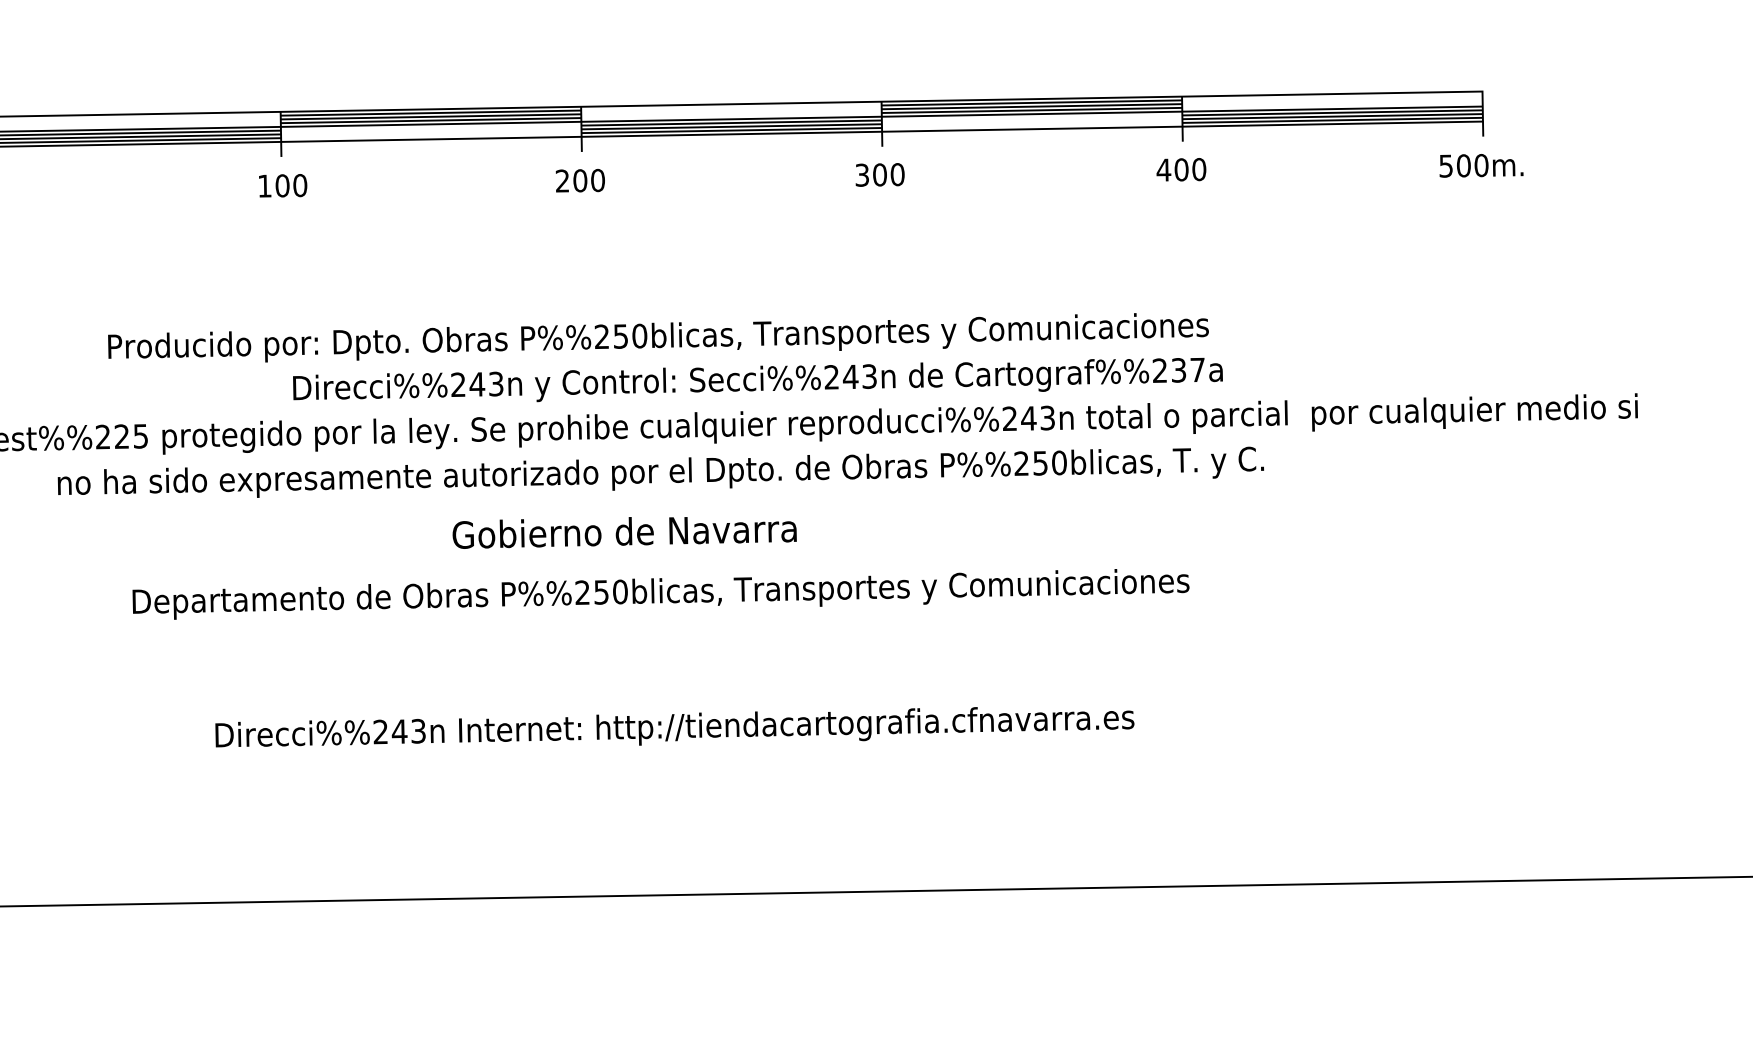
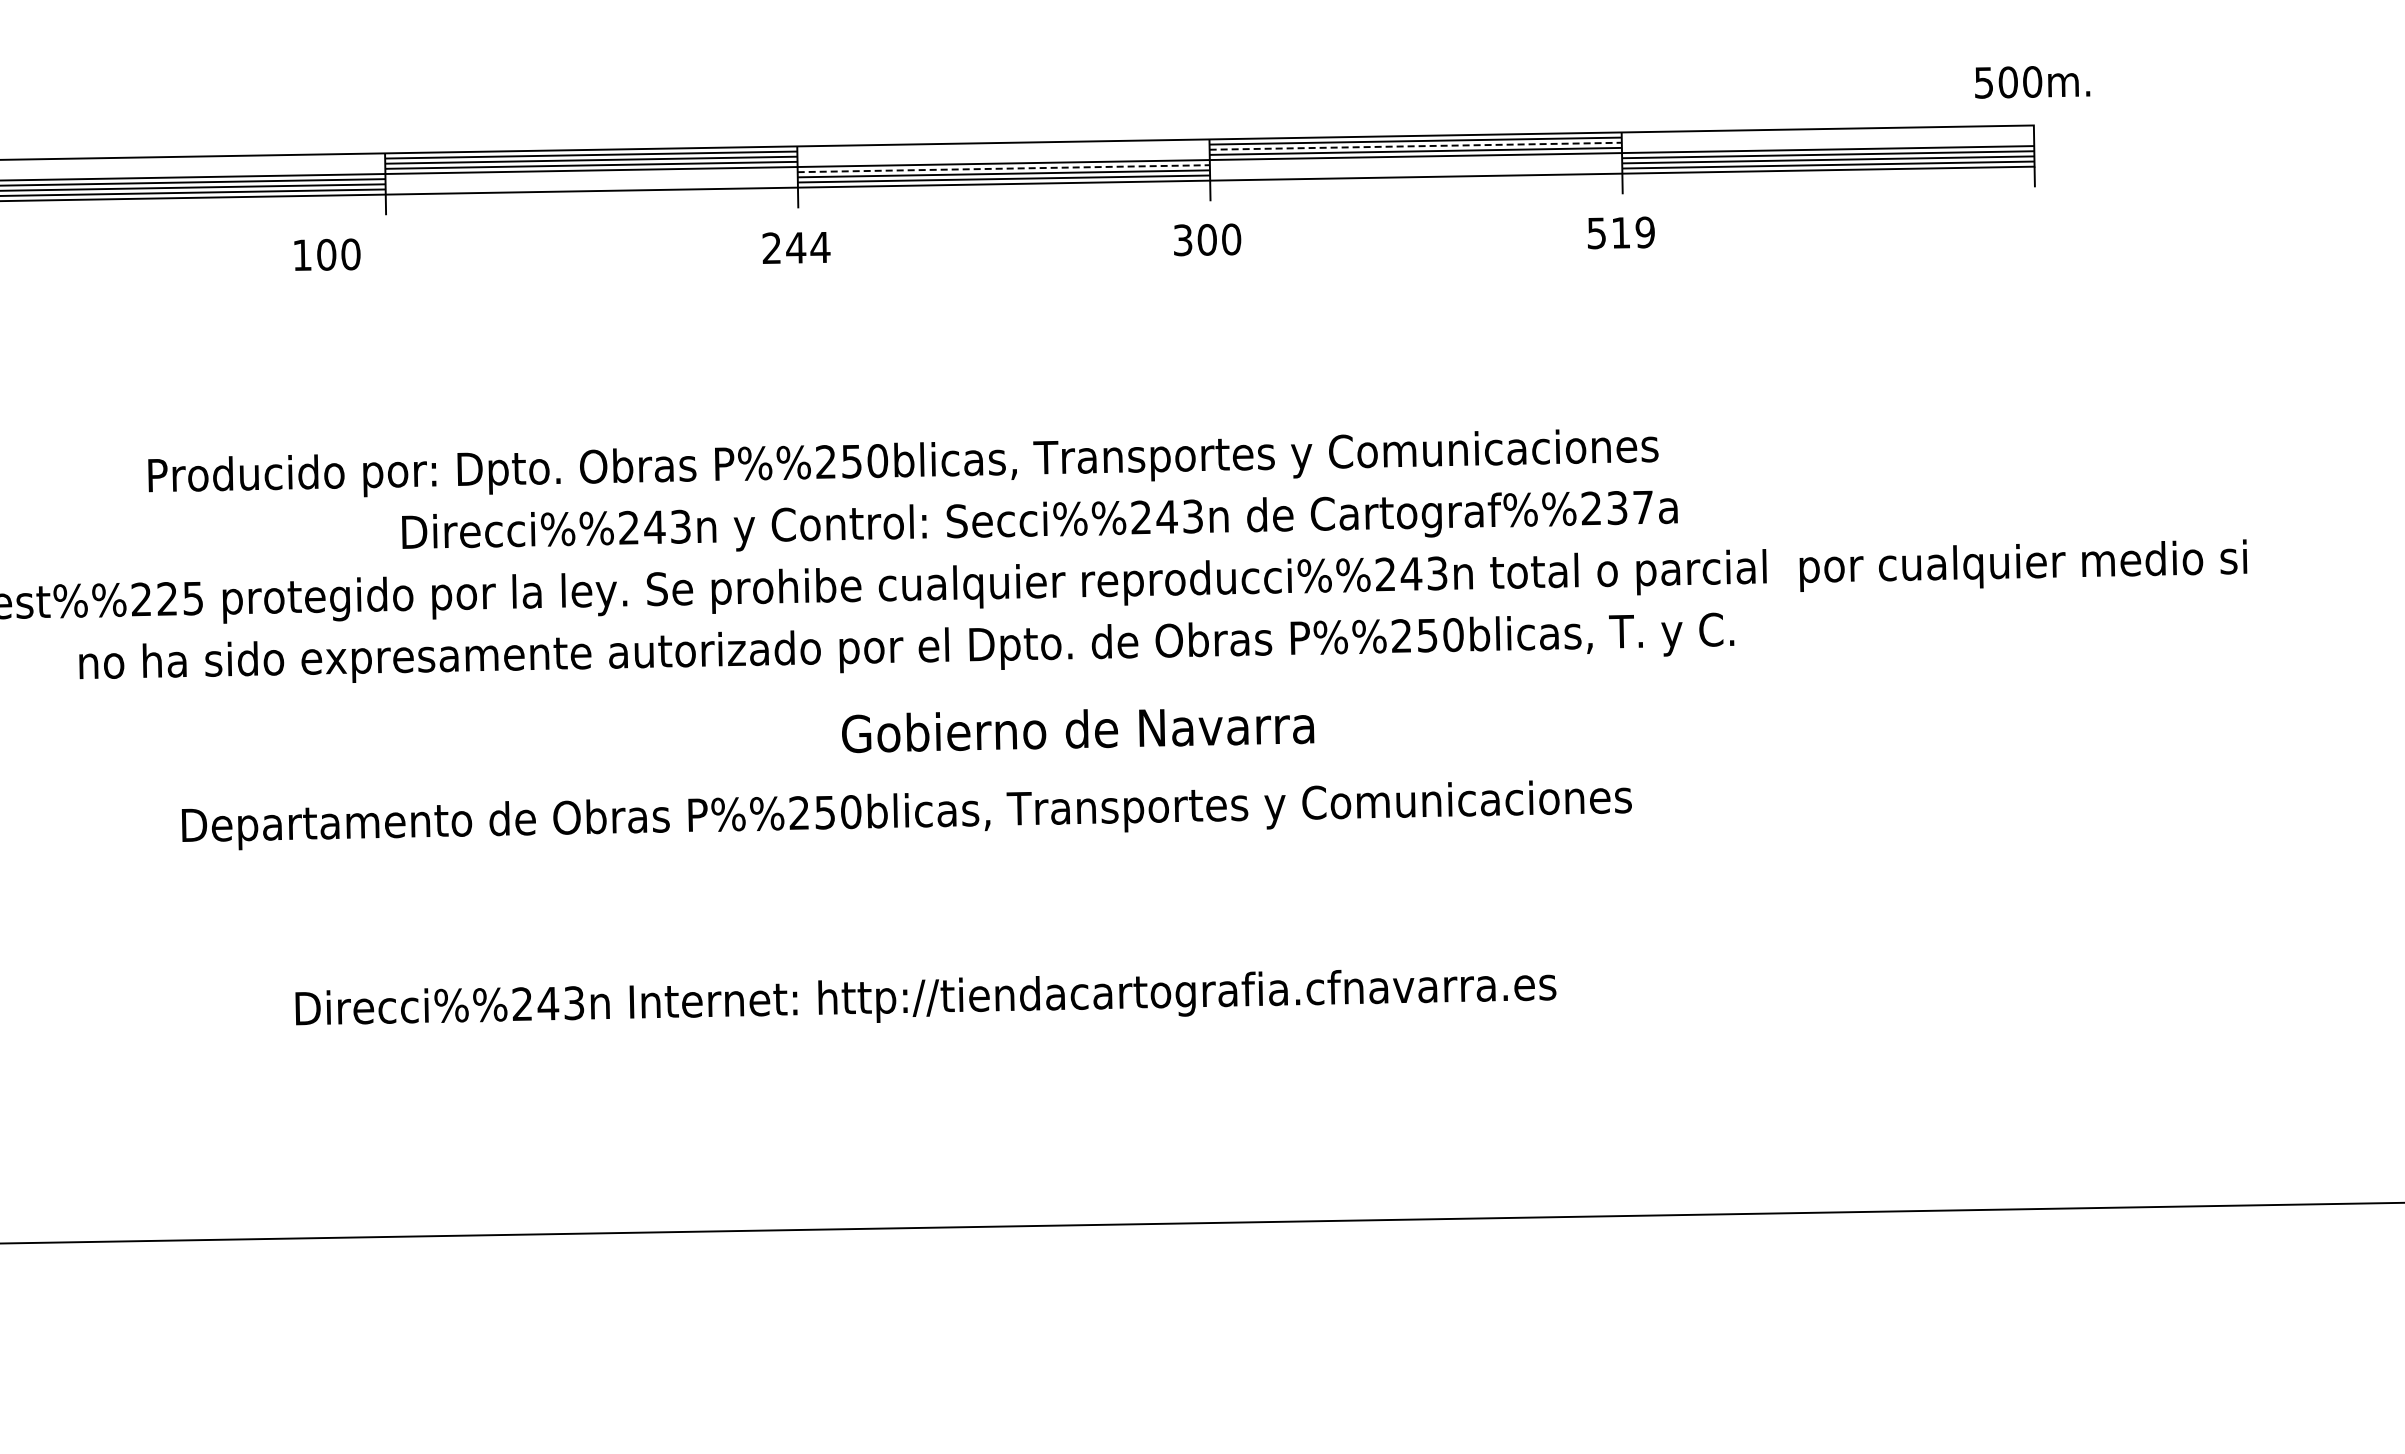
line: (1032, 106) -> (1416, 146), solid -> dashed
line: (732, 122) -> (1004, 168), solid -> dashed
text: (1481, 165) -> (2032, 82), moved
text: (1181, 169) -> (1620, 232), 400 -> 519
text: (589, 180) -> (808, 247), 200 -> 244
text: (283, 185) -> (327, 254), moved
text: (625, 533) -> (1078, 731), moved

